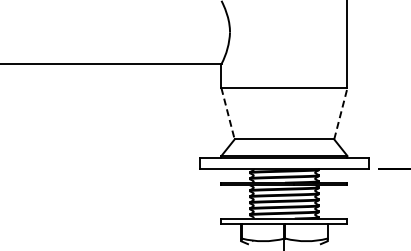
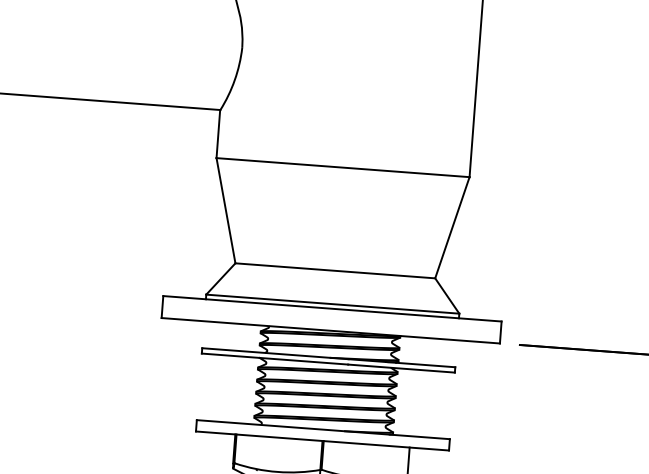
line: (228, 113) -> (226, 210), dashed -> solid
line: (340, 113) -> (451, 227), dashed -> solid

